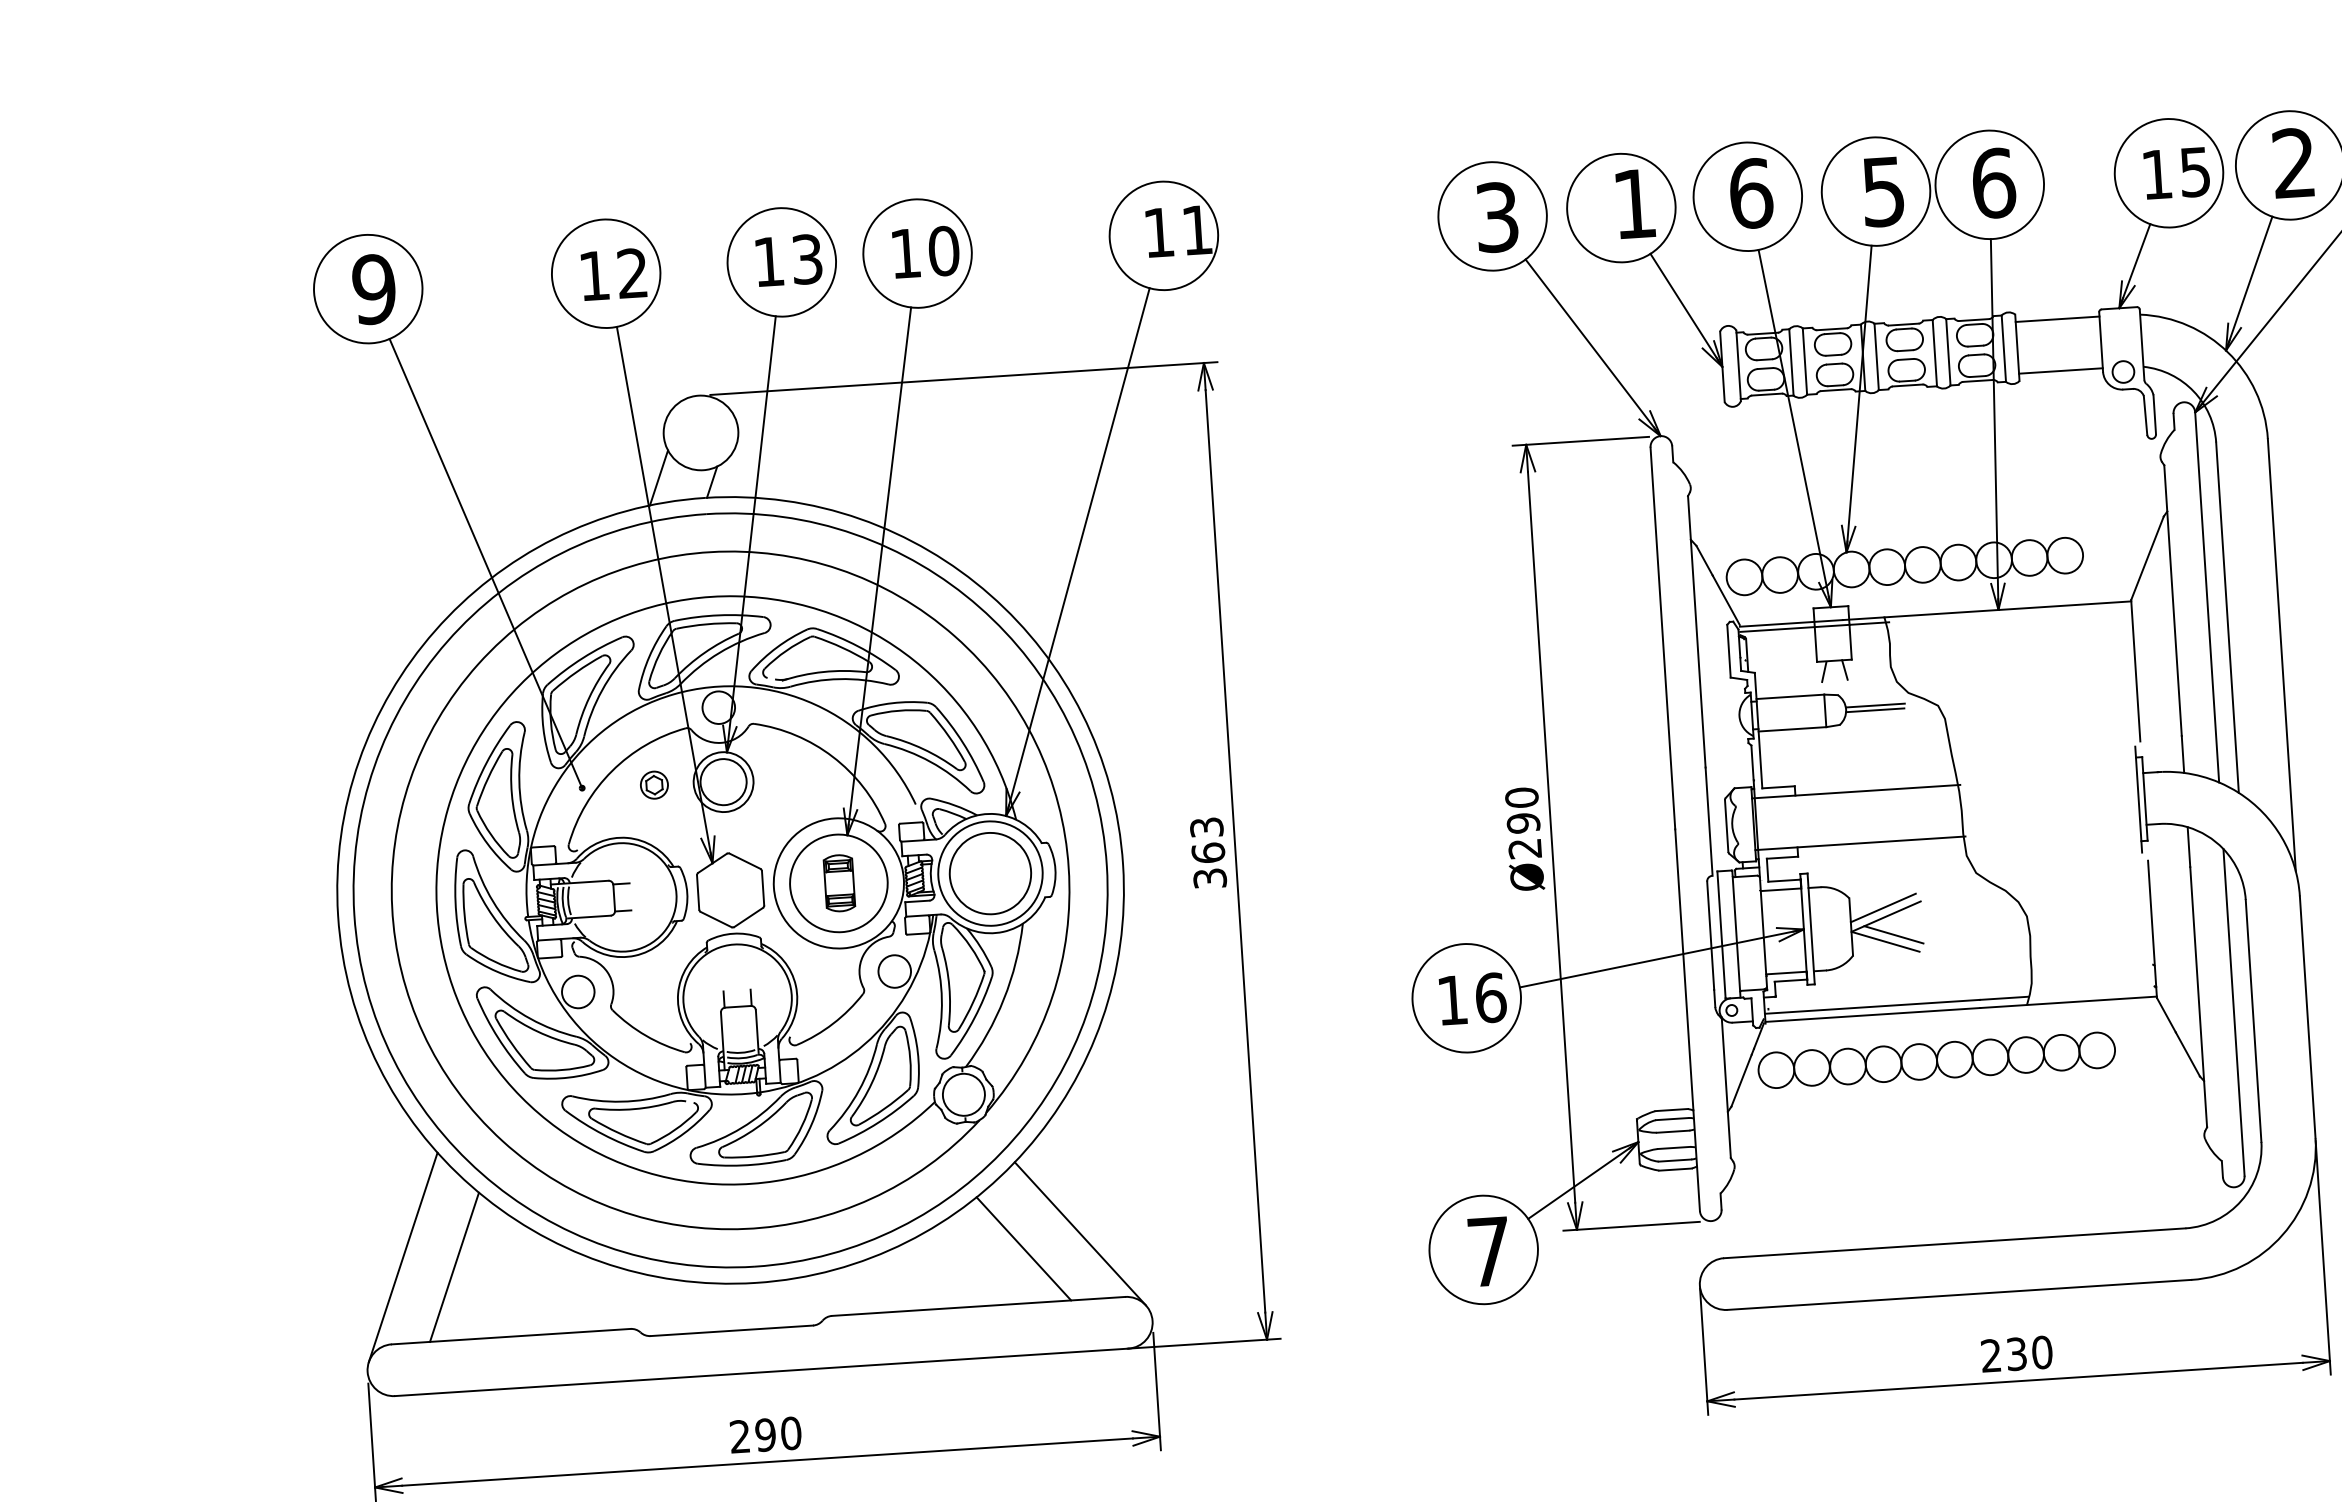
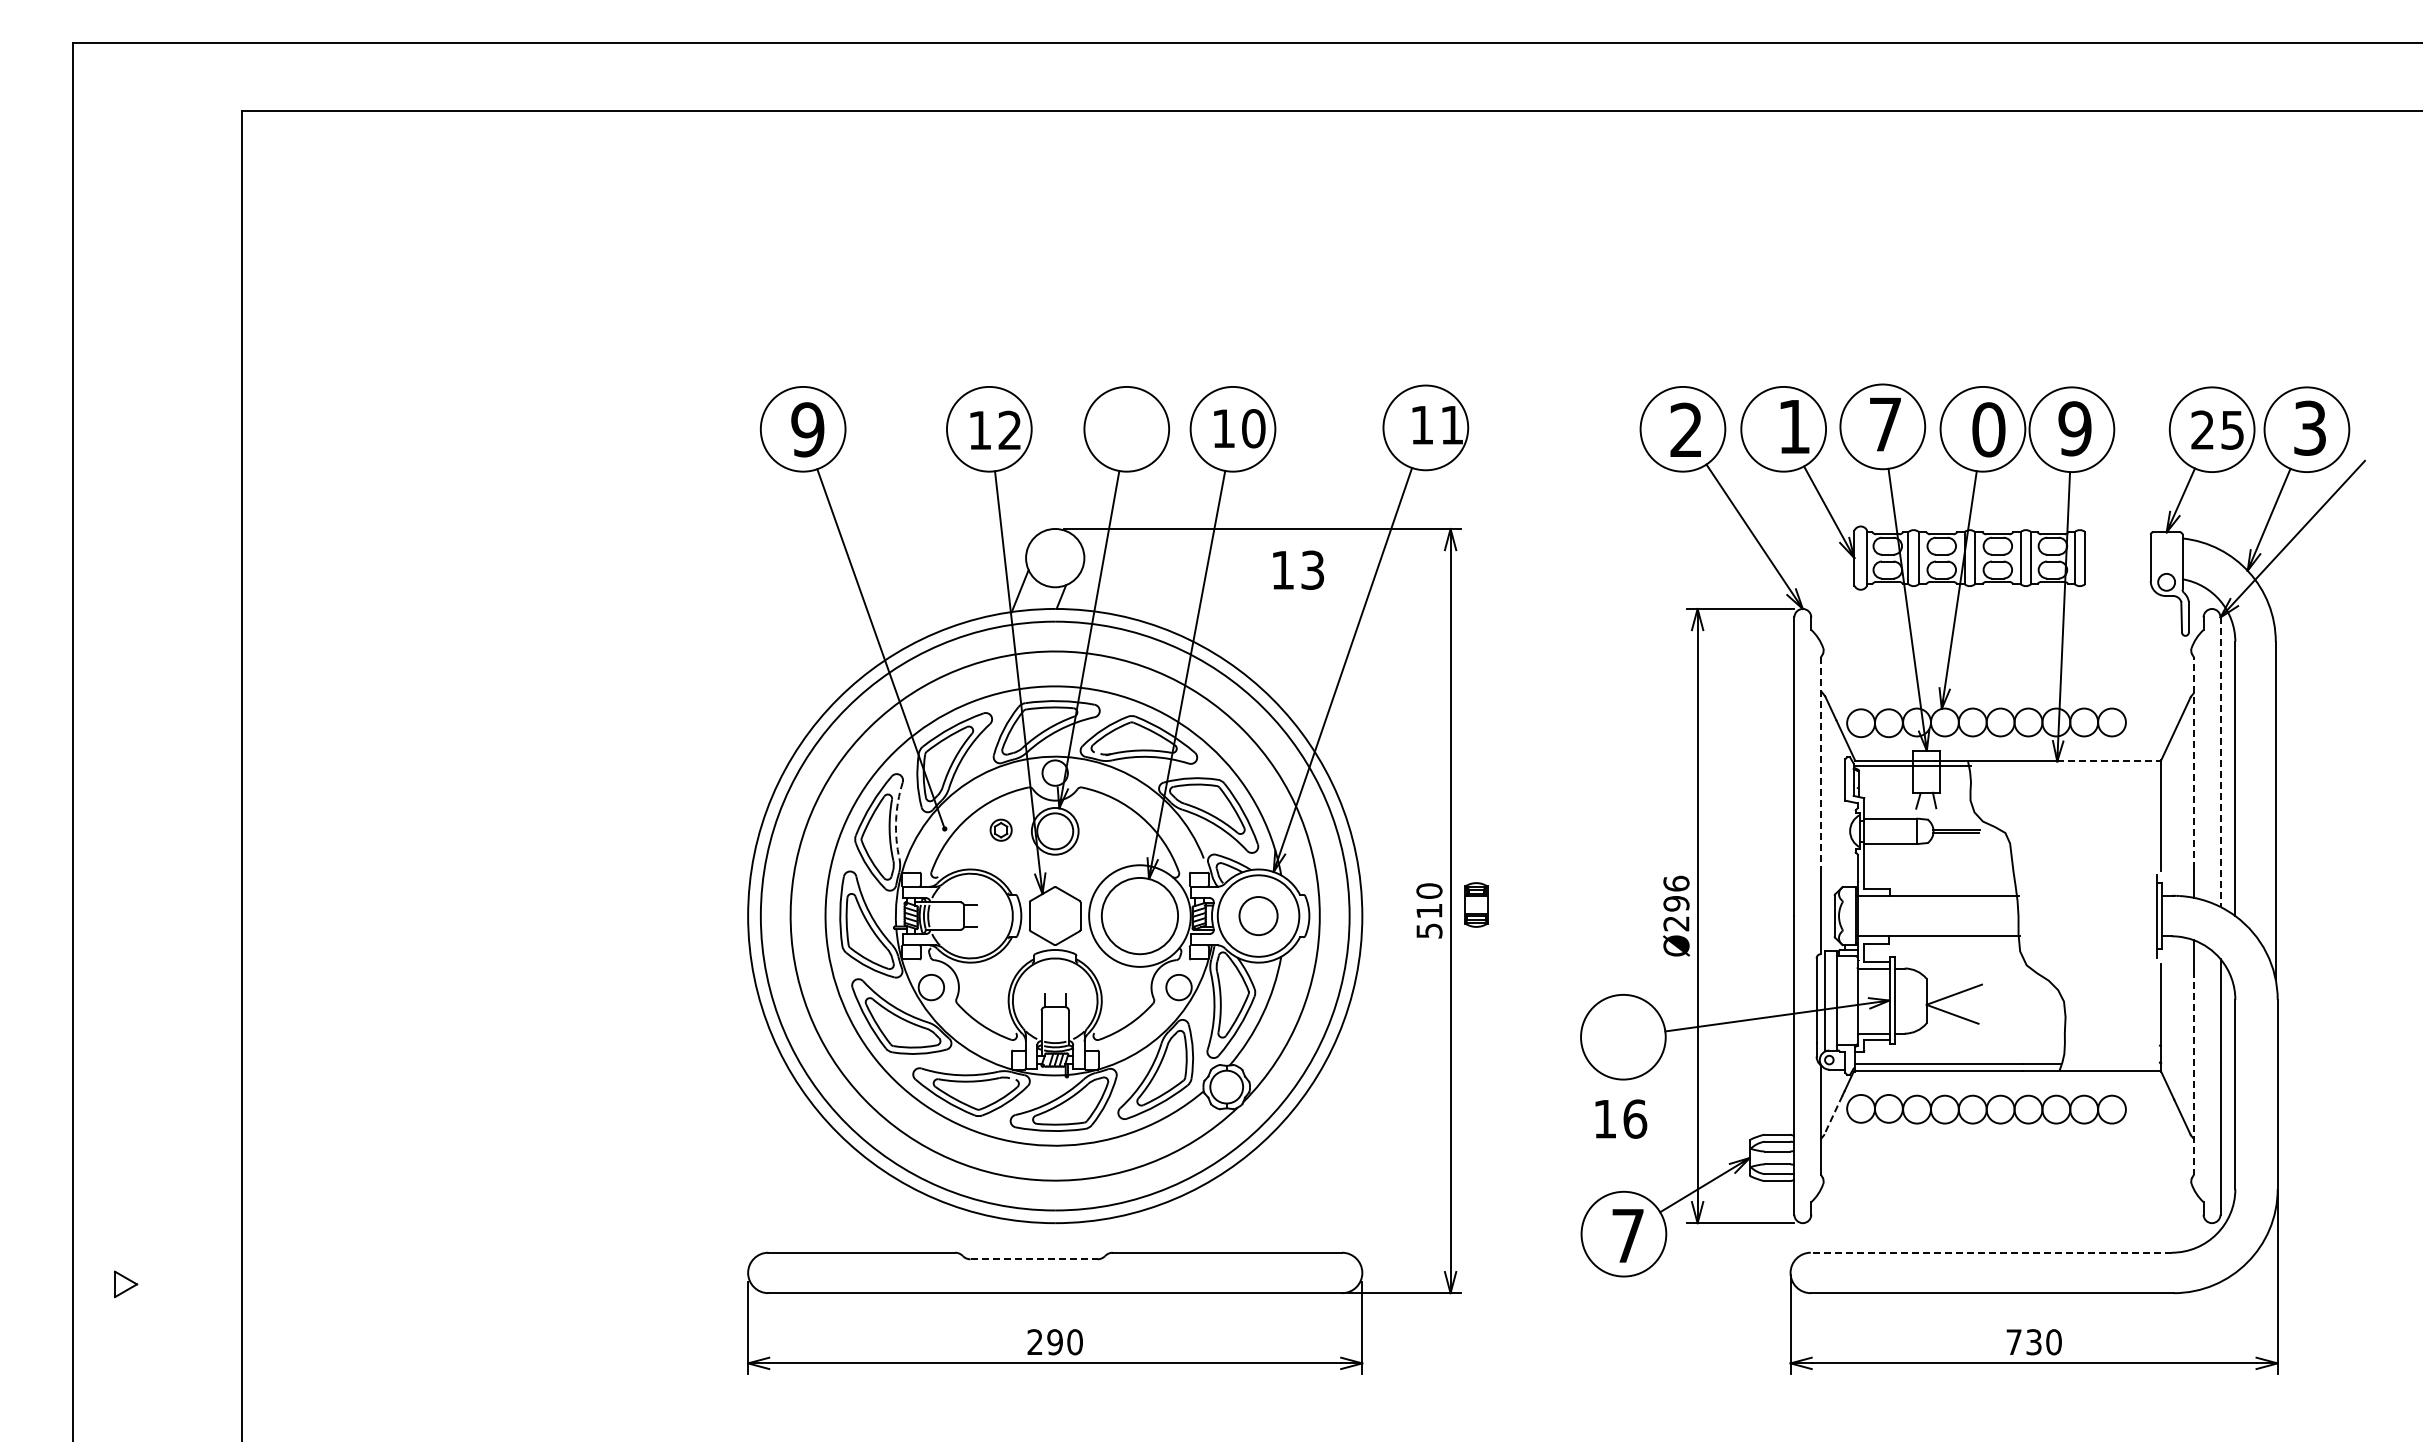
text: (2293, 162) -> (2309, 427), 2 -> 3
text: (2156, 173) -> (2202, 429), 15 -> 25
text: (1992, 183) -> (2074, 428), 6 -> 9
text: (1883, 191) -> (1988, 429), 5 -> 0
text: (1751, 193) -> (1885, 424), 6 -> 7
text: (1497, 216) -> (1686, 429), 3 -> 2
text: (788, 259) -> (1298, 569), moved
line: (2056, 318) -> (2117, 537), removed
line: (2060, 371) -> (2117, 578), removed
line: (2207, 597) -> (2220, 762), solid -> dashed
line: (2172, 600) -> (2193, 762), solid -> dashed
line: (2065, 605) -> (2109, 761), solid -> dashed
line: (1697, 632) -> (1821, 763), solid -> dashed
arc: (519, 781) -> (896, 820), solid -> dashed
text: (1521, 797) -> (1676, 883), Ø290 -> Ø296
text: (1208, 852) -> (1429, 910), 363 -> 510
circle: (990, 872) -> (1258, 915), size x0.6
part: (839, 882) -> (1476, 904), moved
line: (1883, 907) -> (1952, 987), removed
line: (1894, 935) -> (1959, 1009), removed
line: (2198, 997) -> (2193, 1073), solid -> dashed
text: (1473, 998) -> (1621, 1118), moved
line: (1741, 1080) -> (1833, 1115), solid -> dashed
line: (1079, 1234) -> (1309, 1201), removed
line: (1954, 1242) -> (1991, 1252), solid -> dashed
line: (1023, 1248) -> (1265, 1209), removed
line: (403, 1257) -> (781, 1185), removed
line: (453, 1266) -> (820, 1195), removed
line: (732, 1331) -> (1034, 1259), solid -> dashed
text: (1990, 1354) -> (2013, 1341), 230 -> 730

